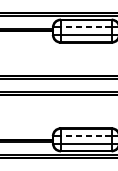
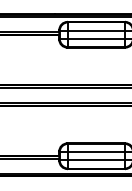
line: (85, 27) -> (95, 30), dashed -> solid
line: (85, 136) -> (95, 152), dashed -> solid

